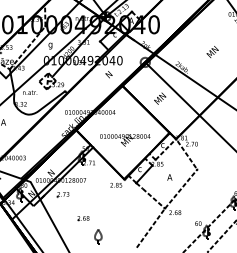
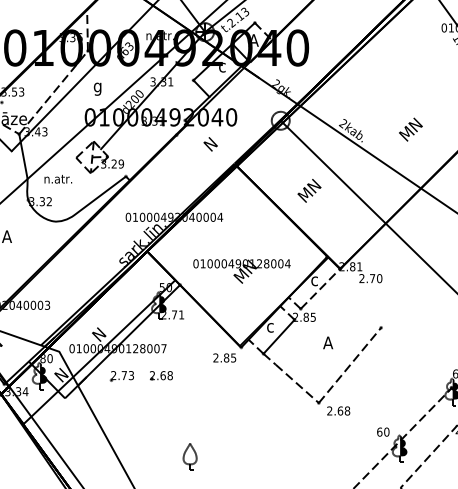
text: (212, 51) -> (410, 128), moved
line: (187, 155) -> (362, 300), removed
part: (83, 218) -> (161, 375), moved
line: (150, 227) -> (290, 439), removed

